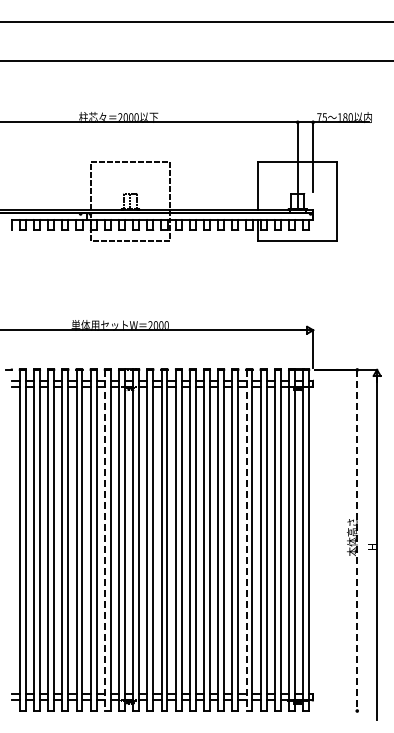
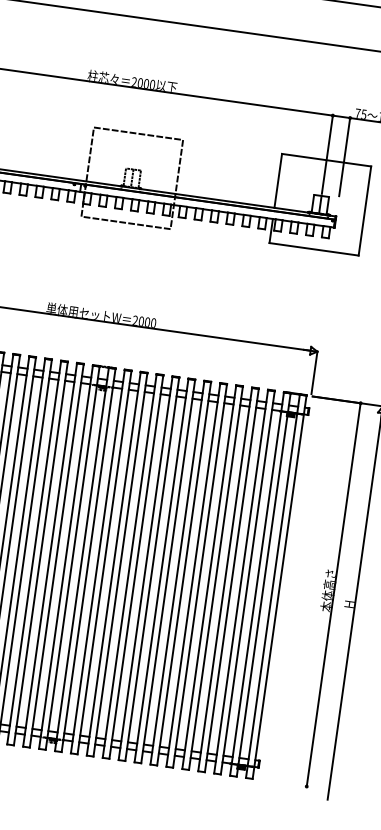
line: (104, 540) -> (49, 555), dashed -> solid
line: (246, 540) -> (209, 577), dashed -> solid
line: (357, 540) -> (333, 594), dashed -> solid

